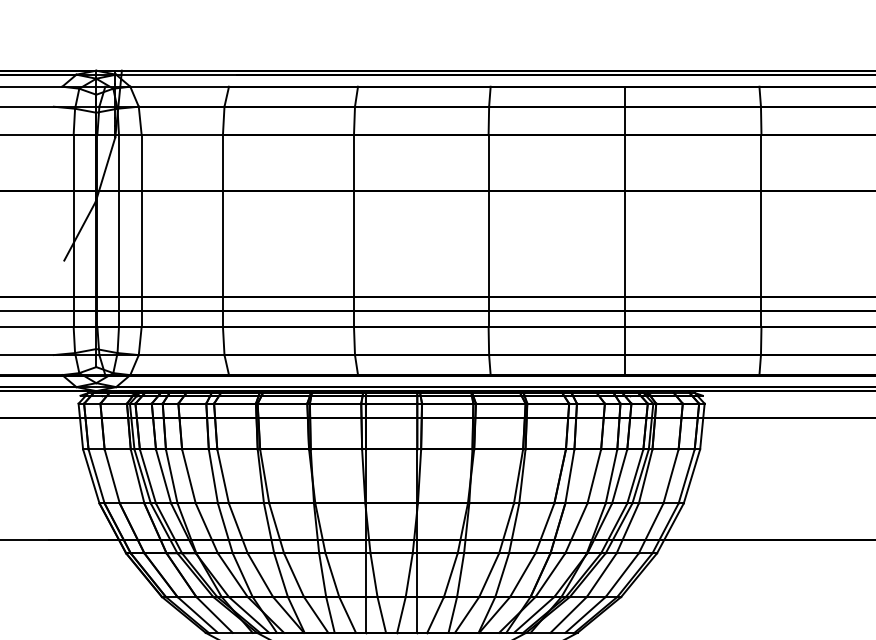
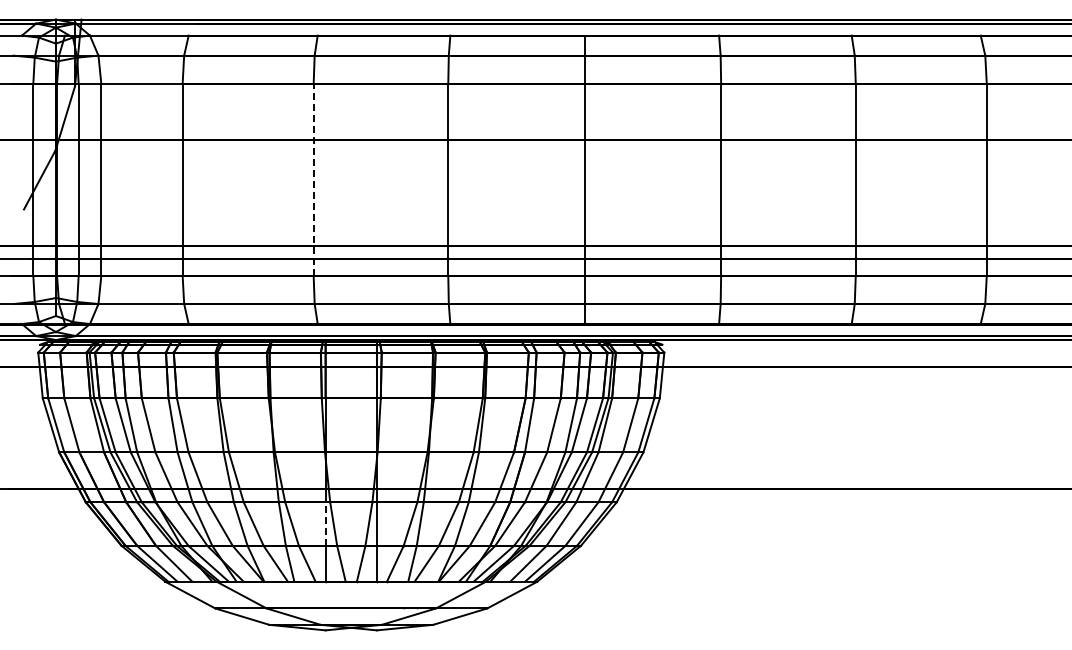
line: (353, 230) -> (313, 179), solid -> dashed
line: (365, 575) -> (325, 524), solid -> dashed

